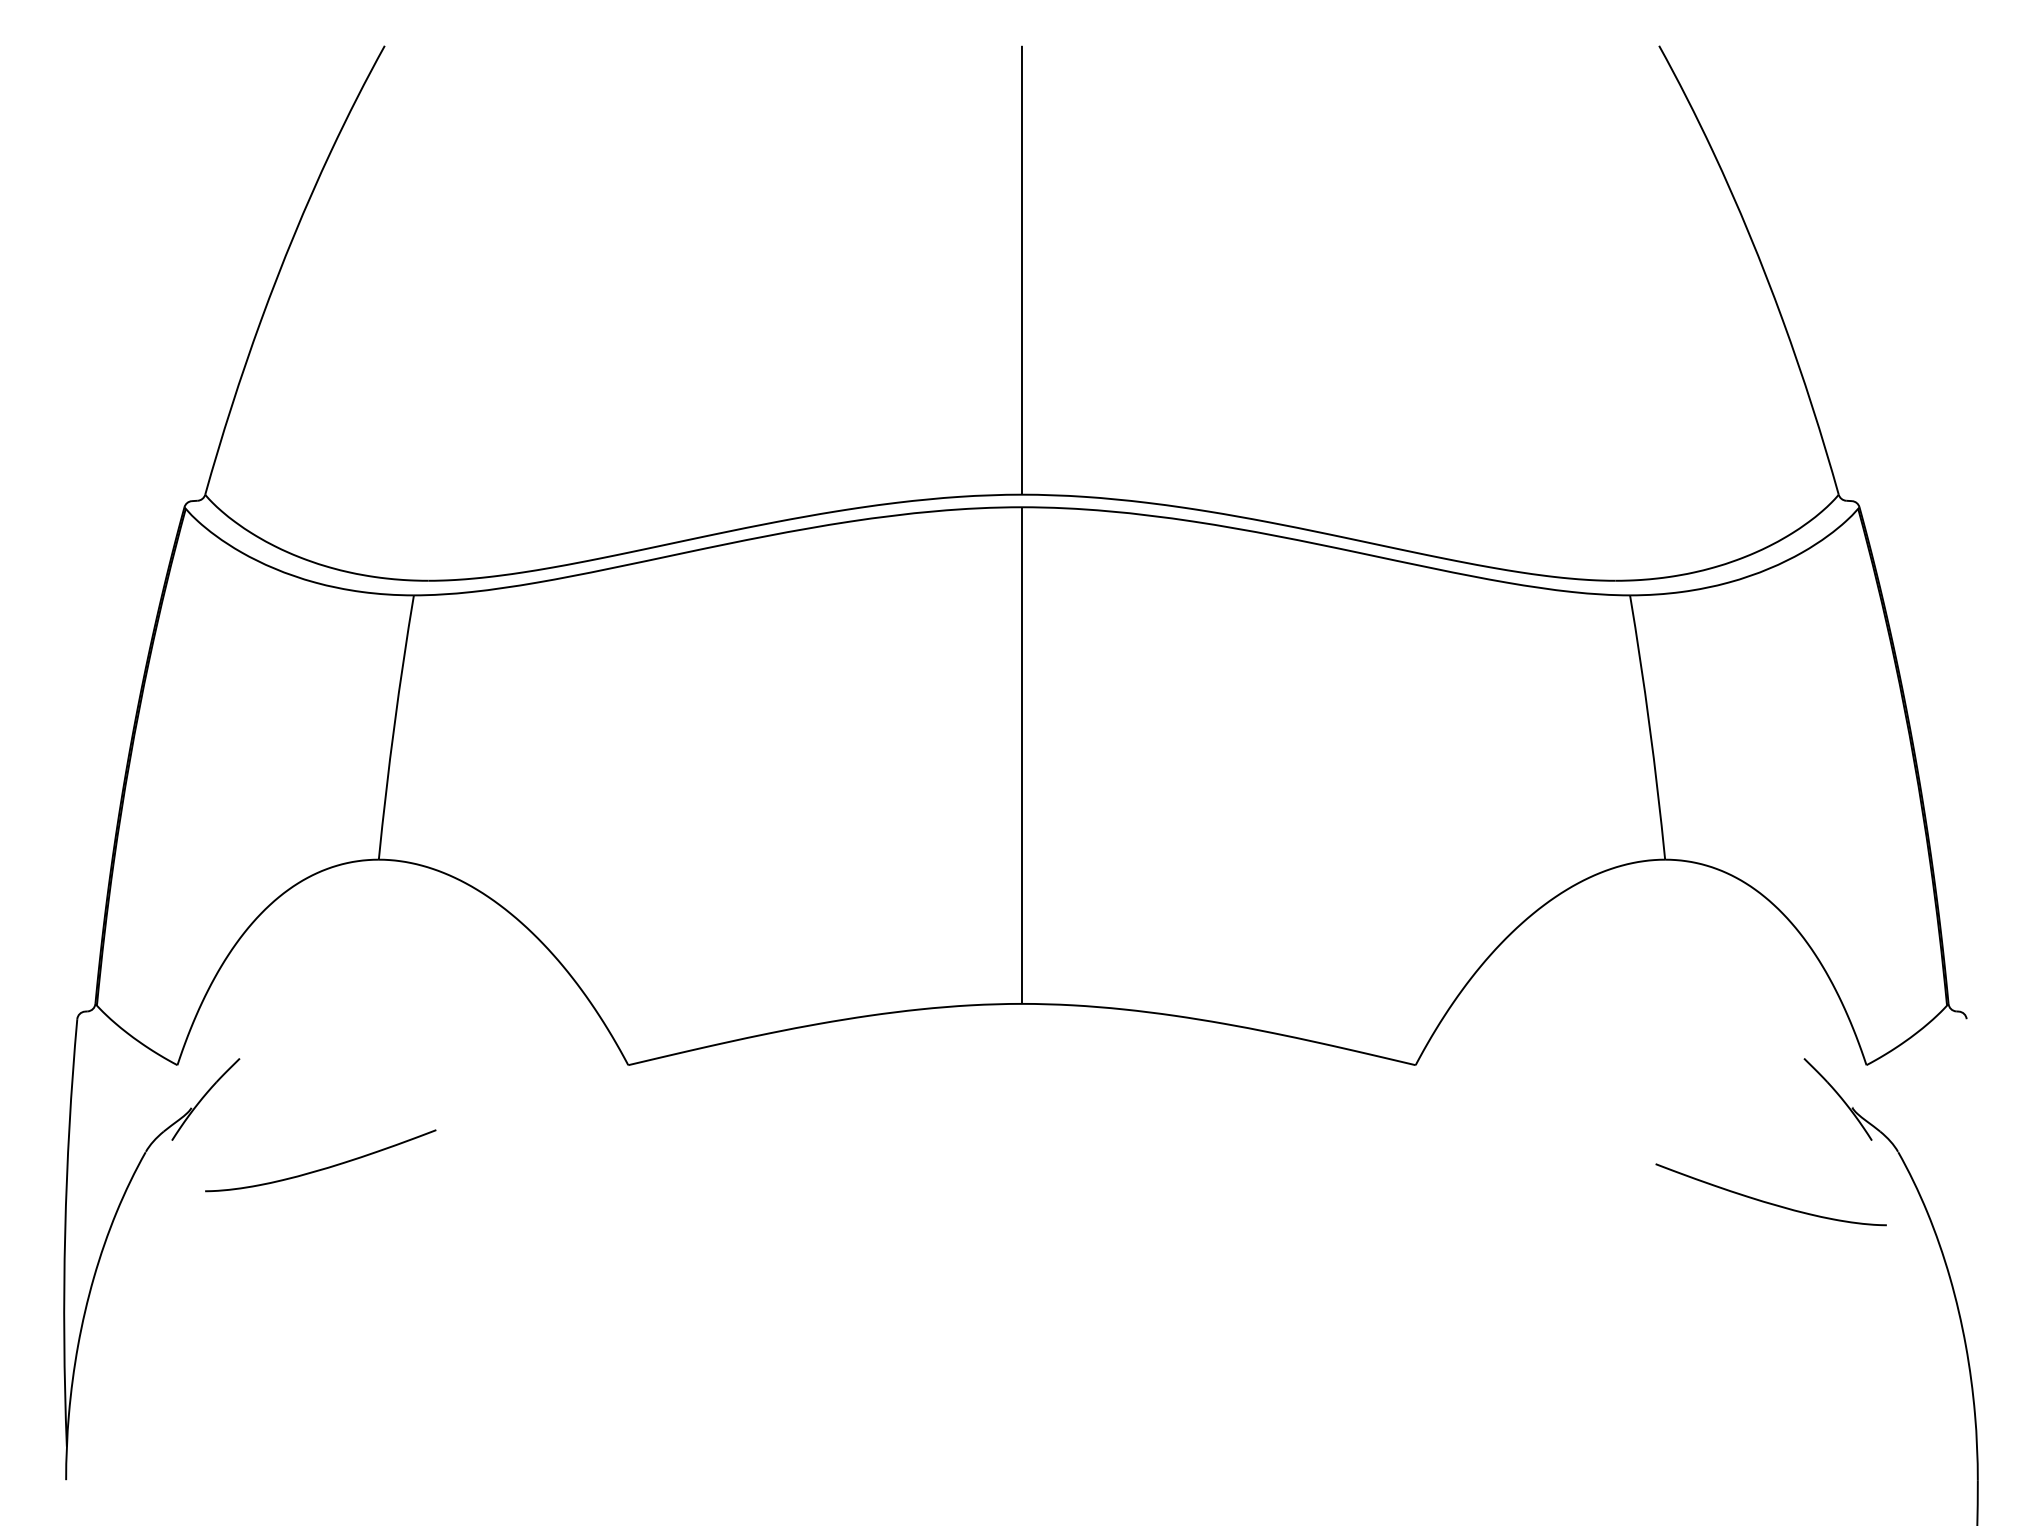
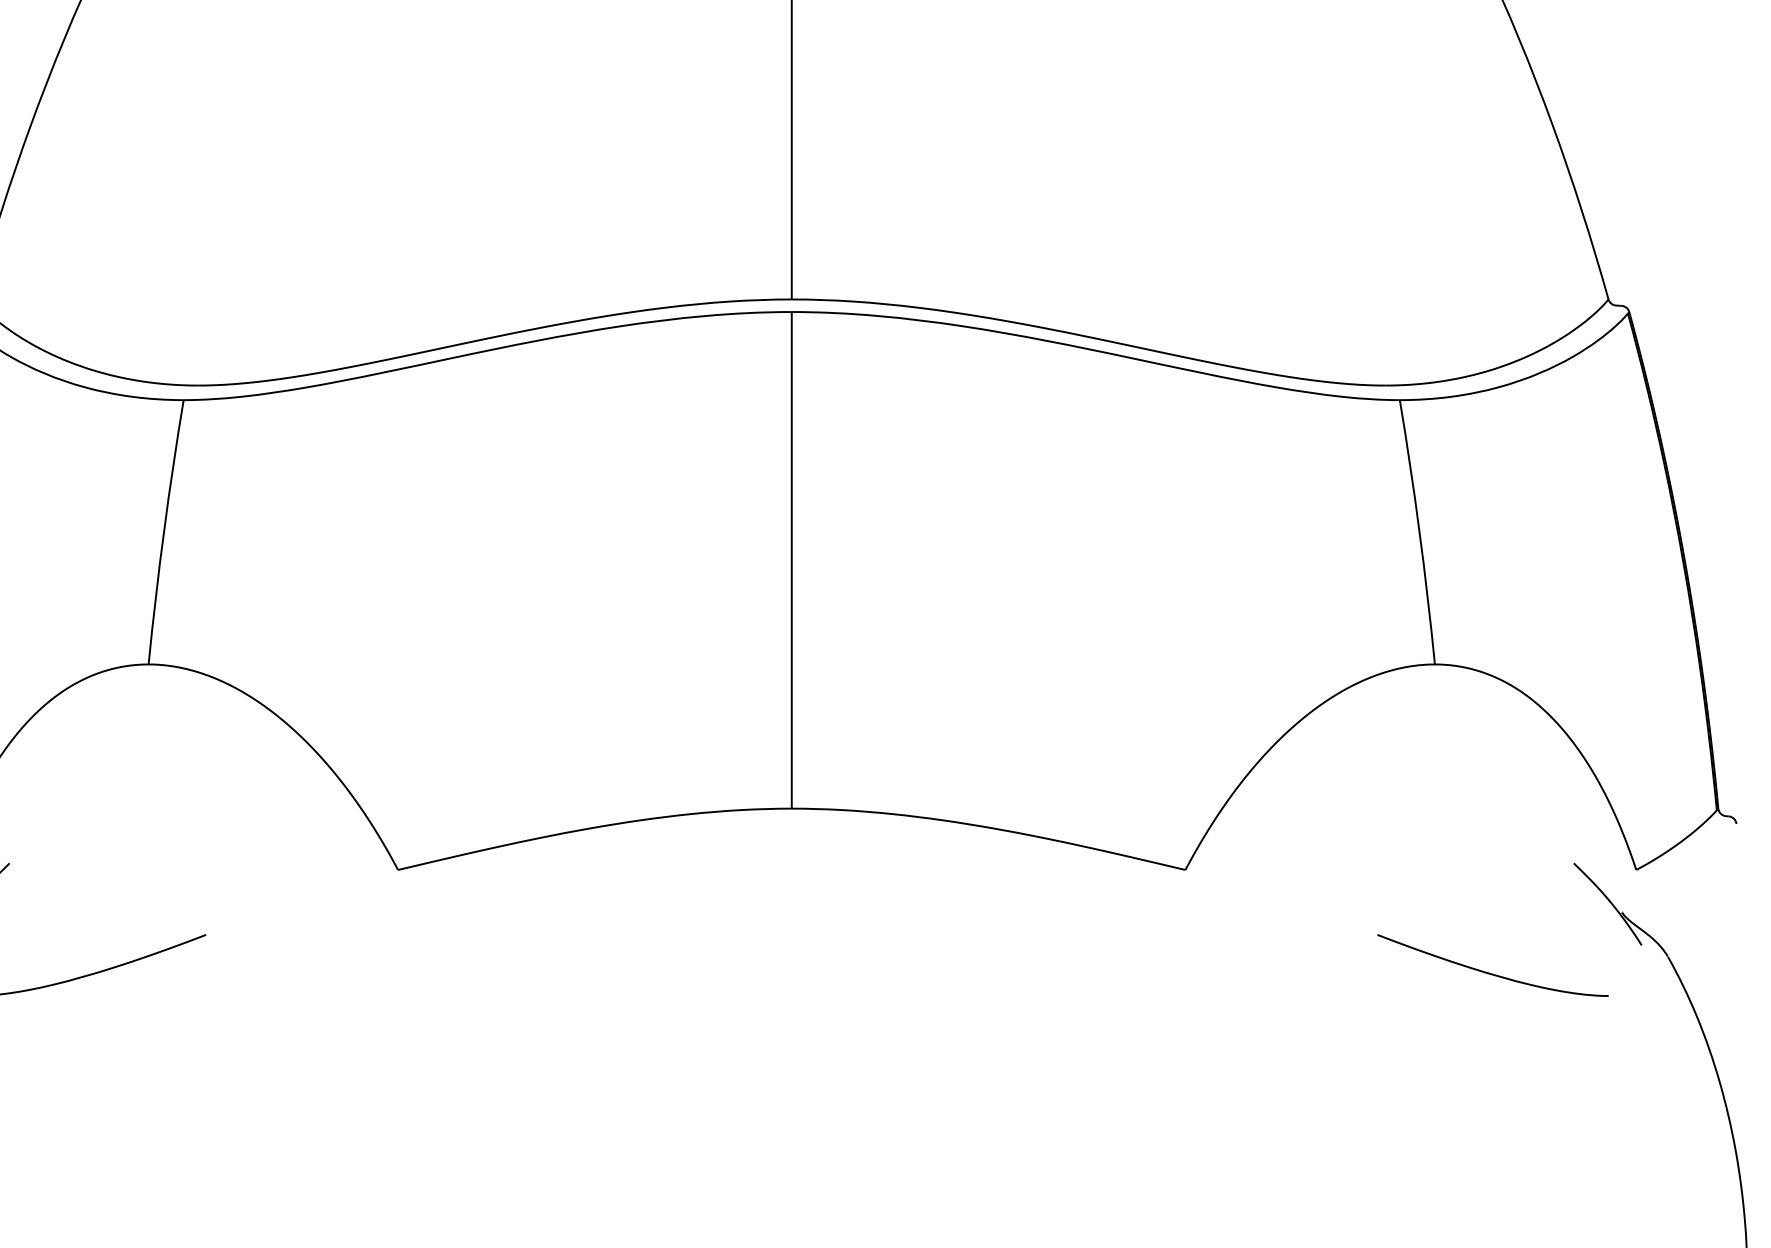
part: (1767, 1201) -> (1489, 972), moved

